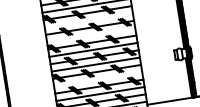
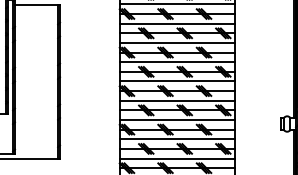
line: (88, 20) -> (177, 62), added
line: (91, 35) -> (177, 81), added
line: (98, 79) -> (177, 139), added

